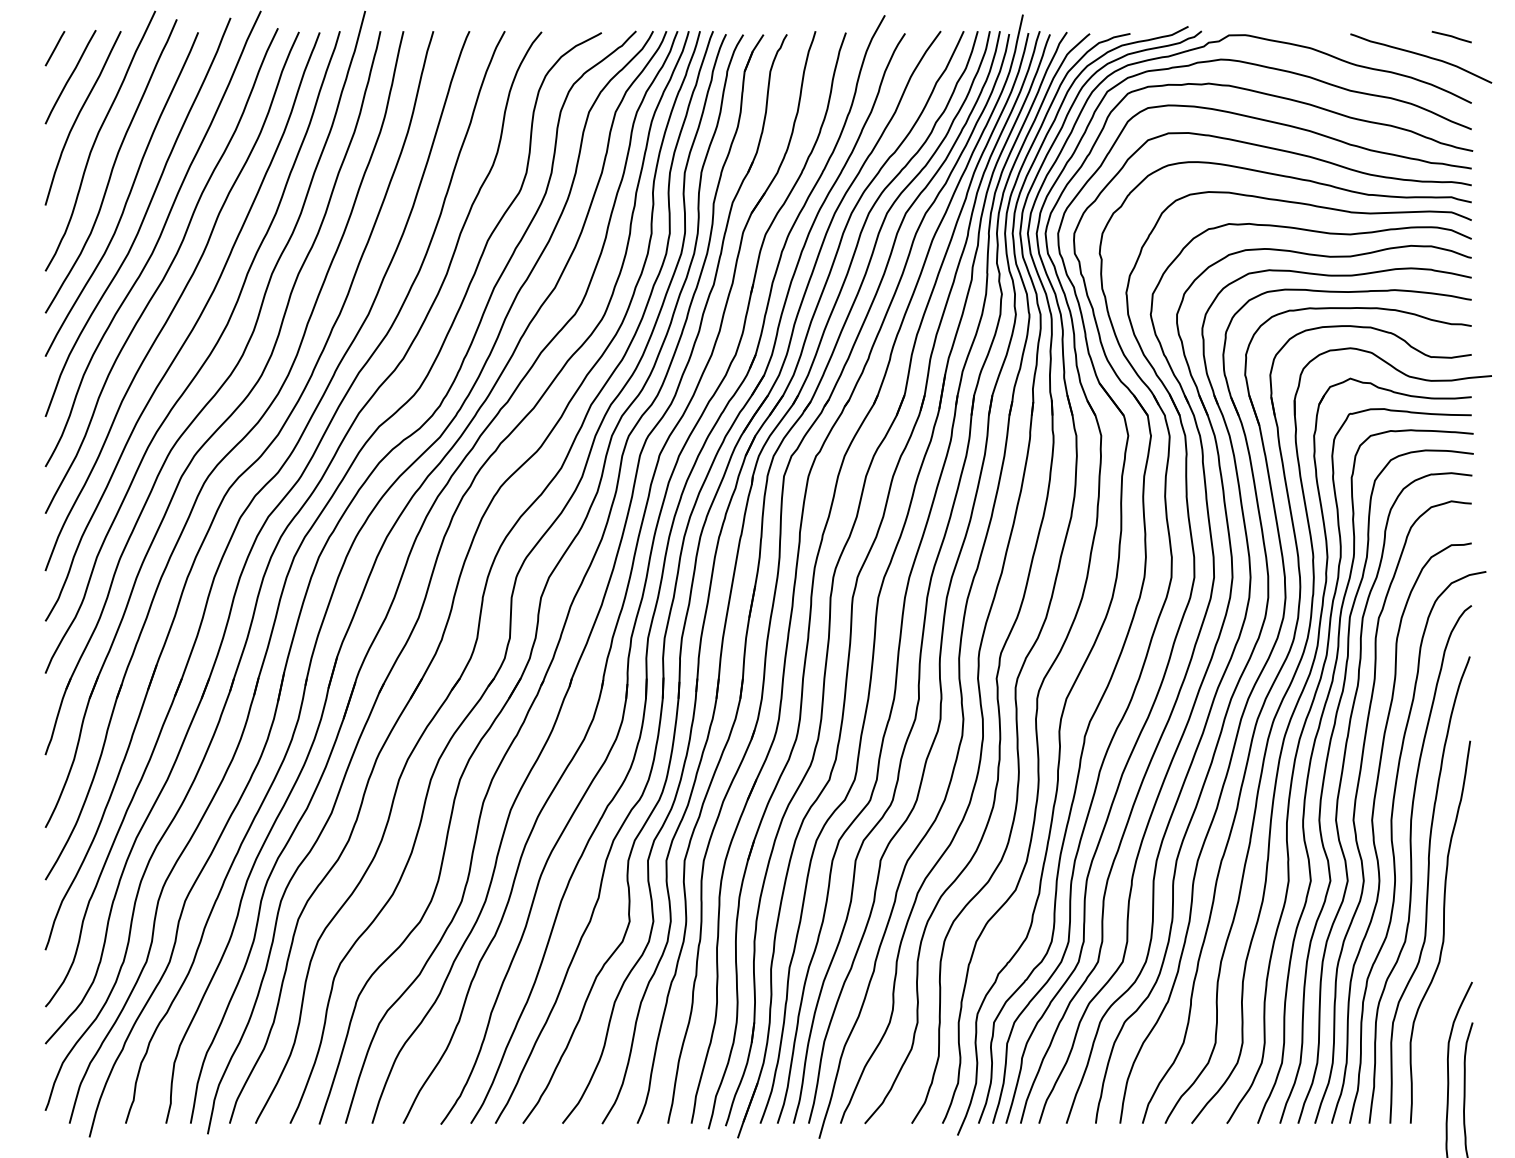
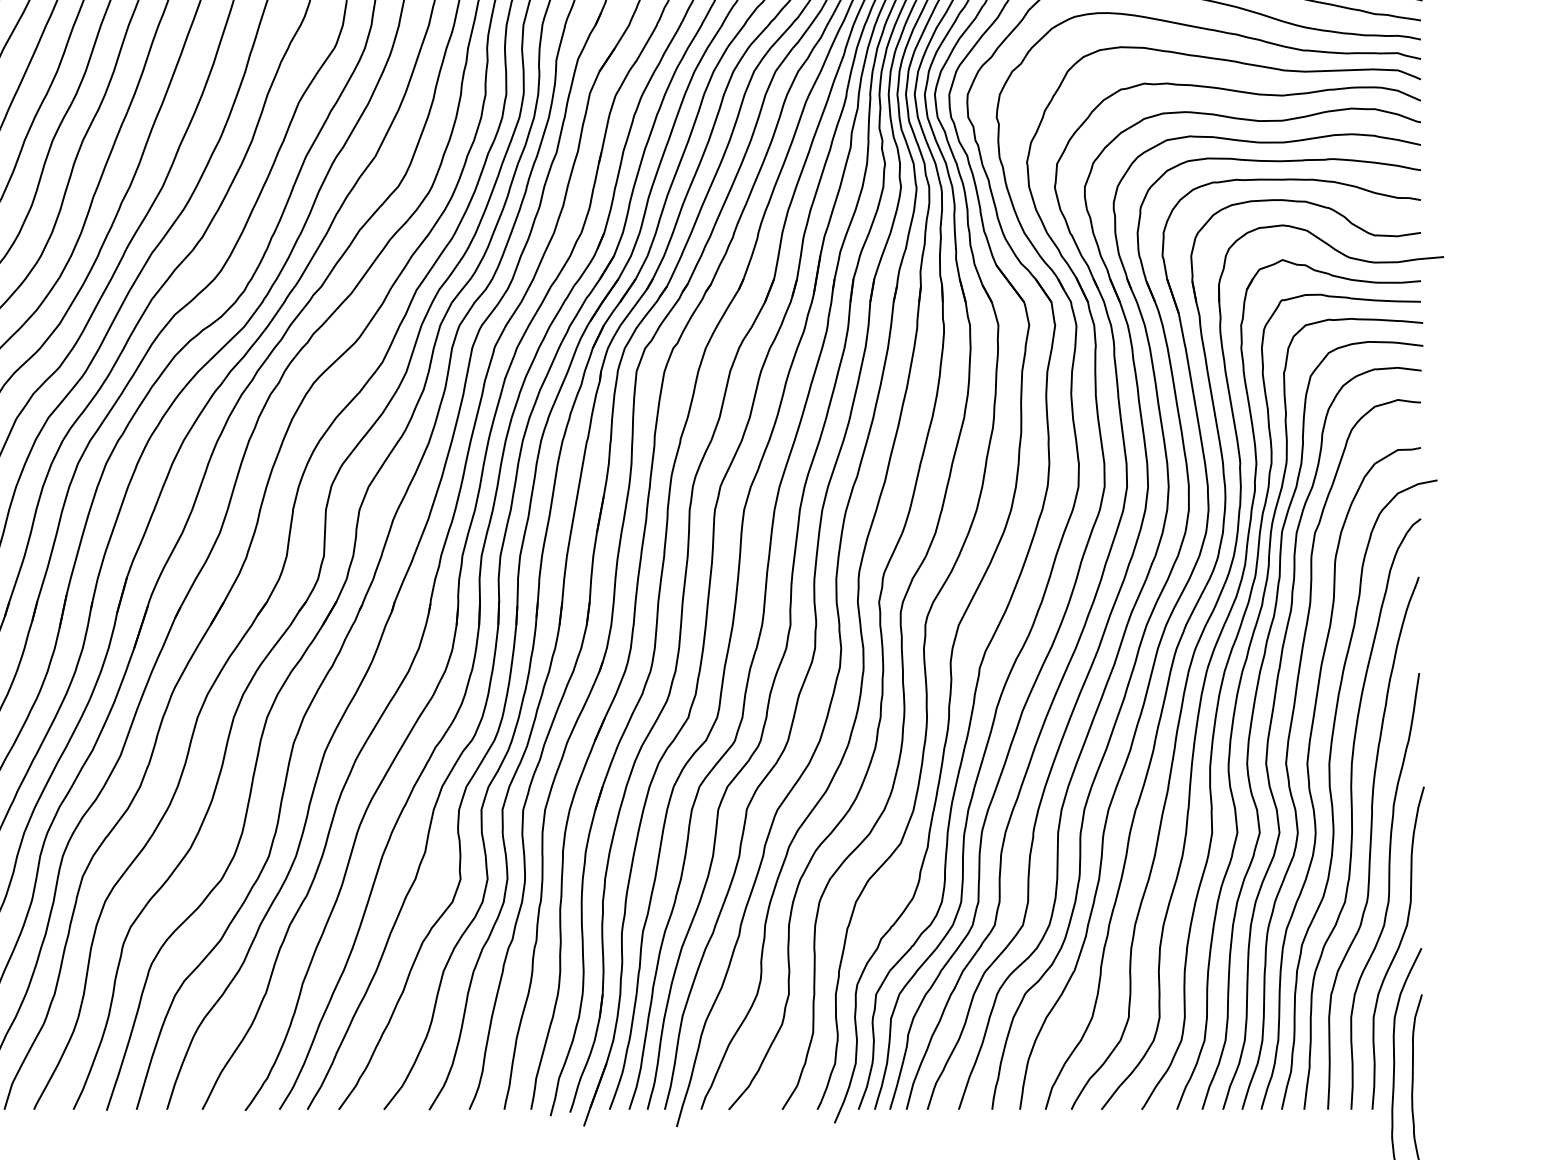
curve: (1451, 981) -> (1397, 947), added

